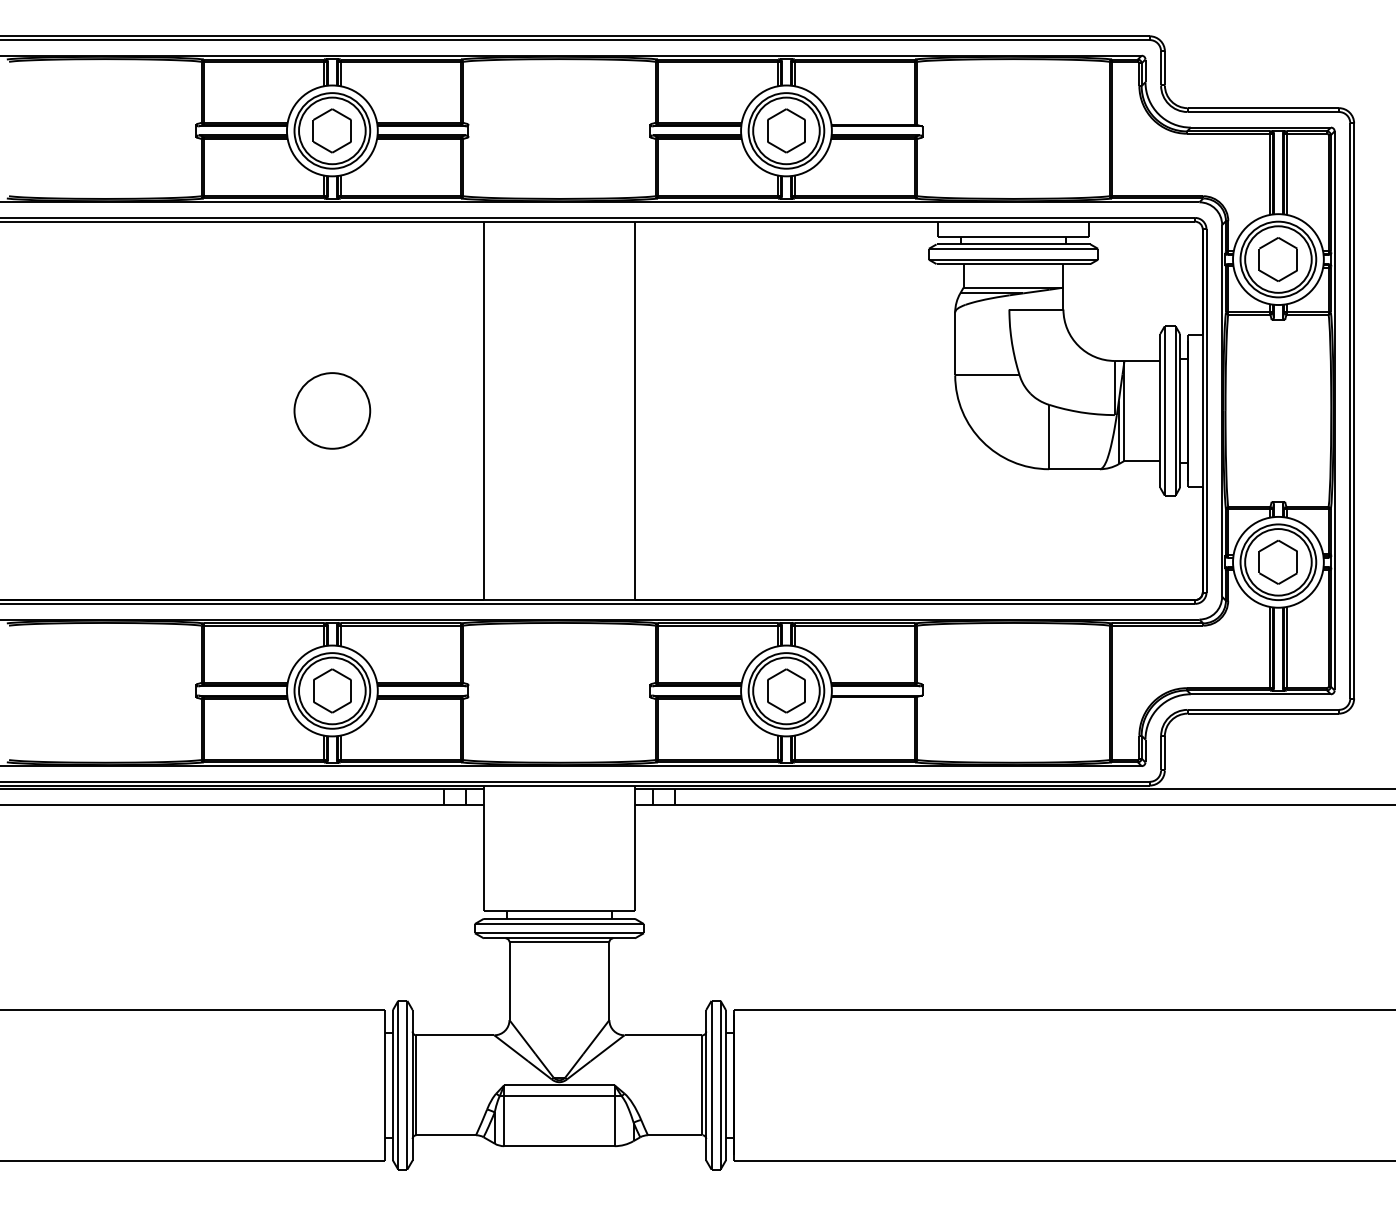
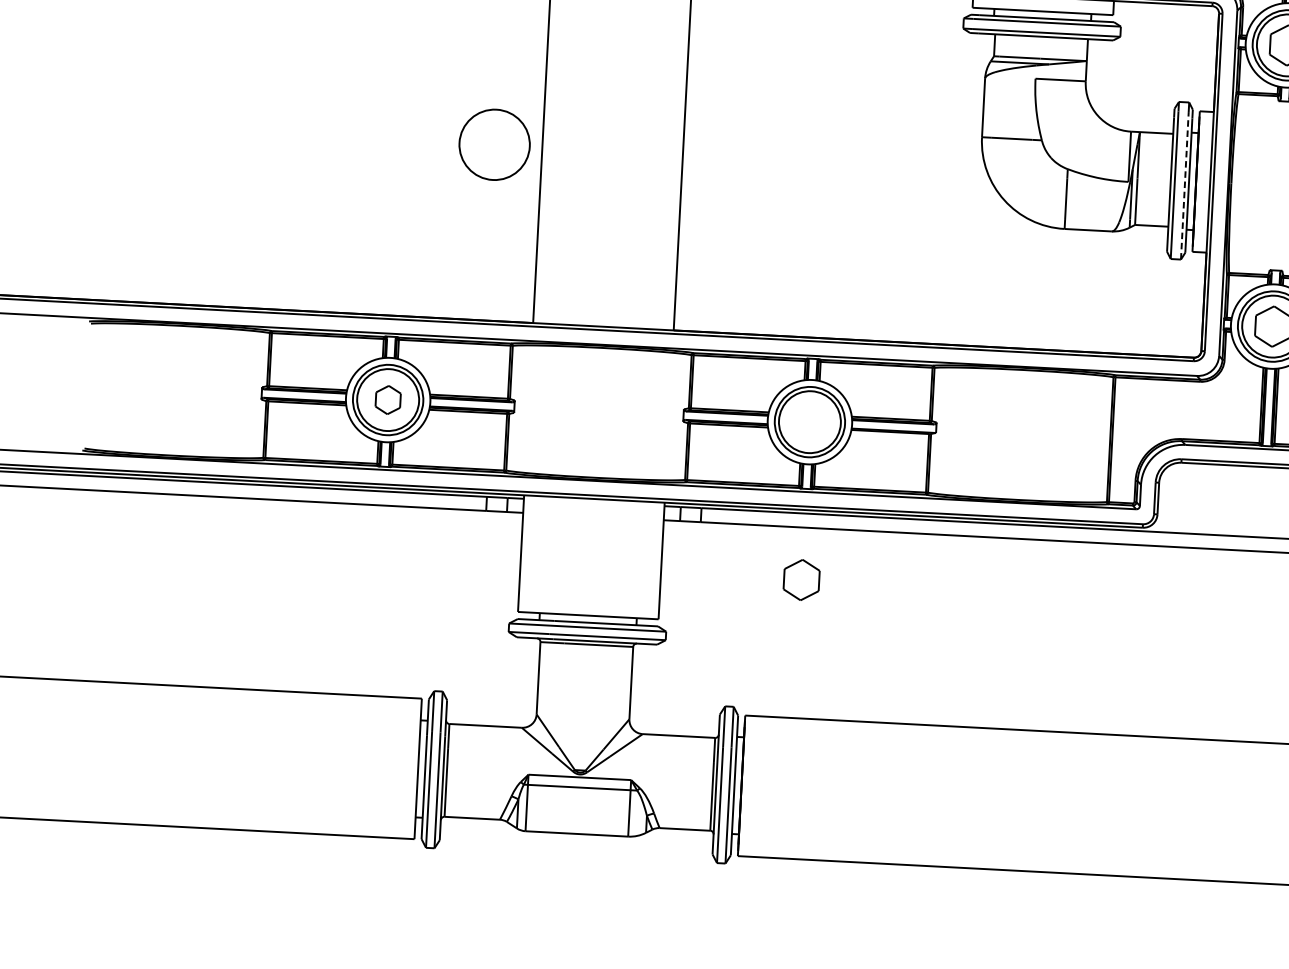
part: (332, 410) -> (494, 144), moved
line: (1175, 415) -> (1184, 185), solid -> dashed
part: (332, 690) -> (388, 399), size x0.7
part: (786, 690) -> (801, 579), moved

